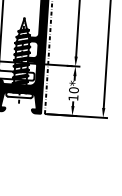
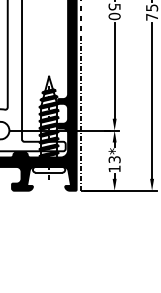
text: (73, 90) -> (114, 159), 10* -> 13*

